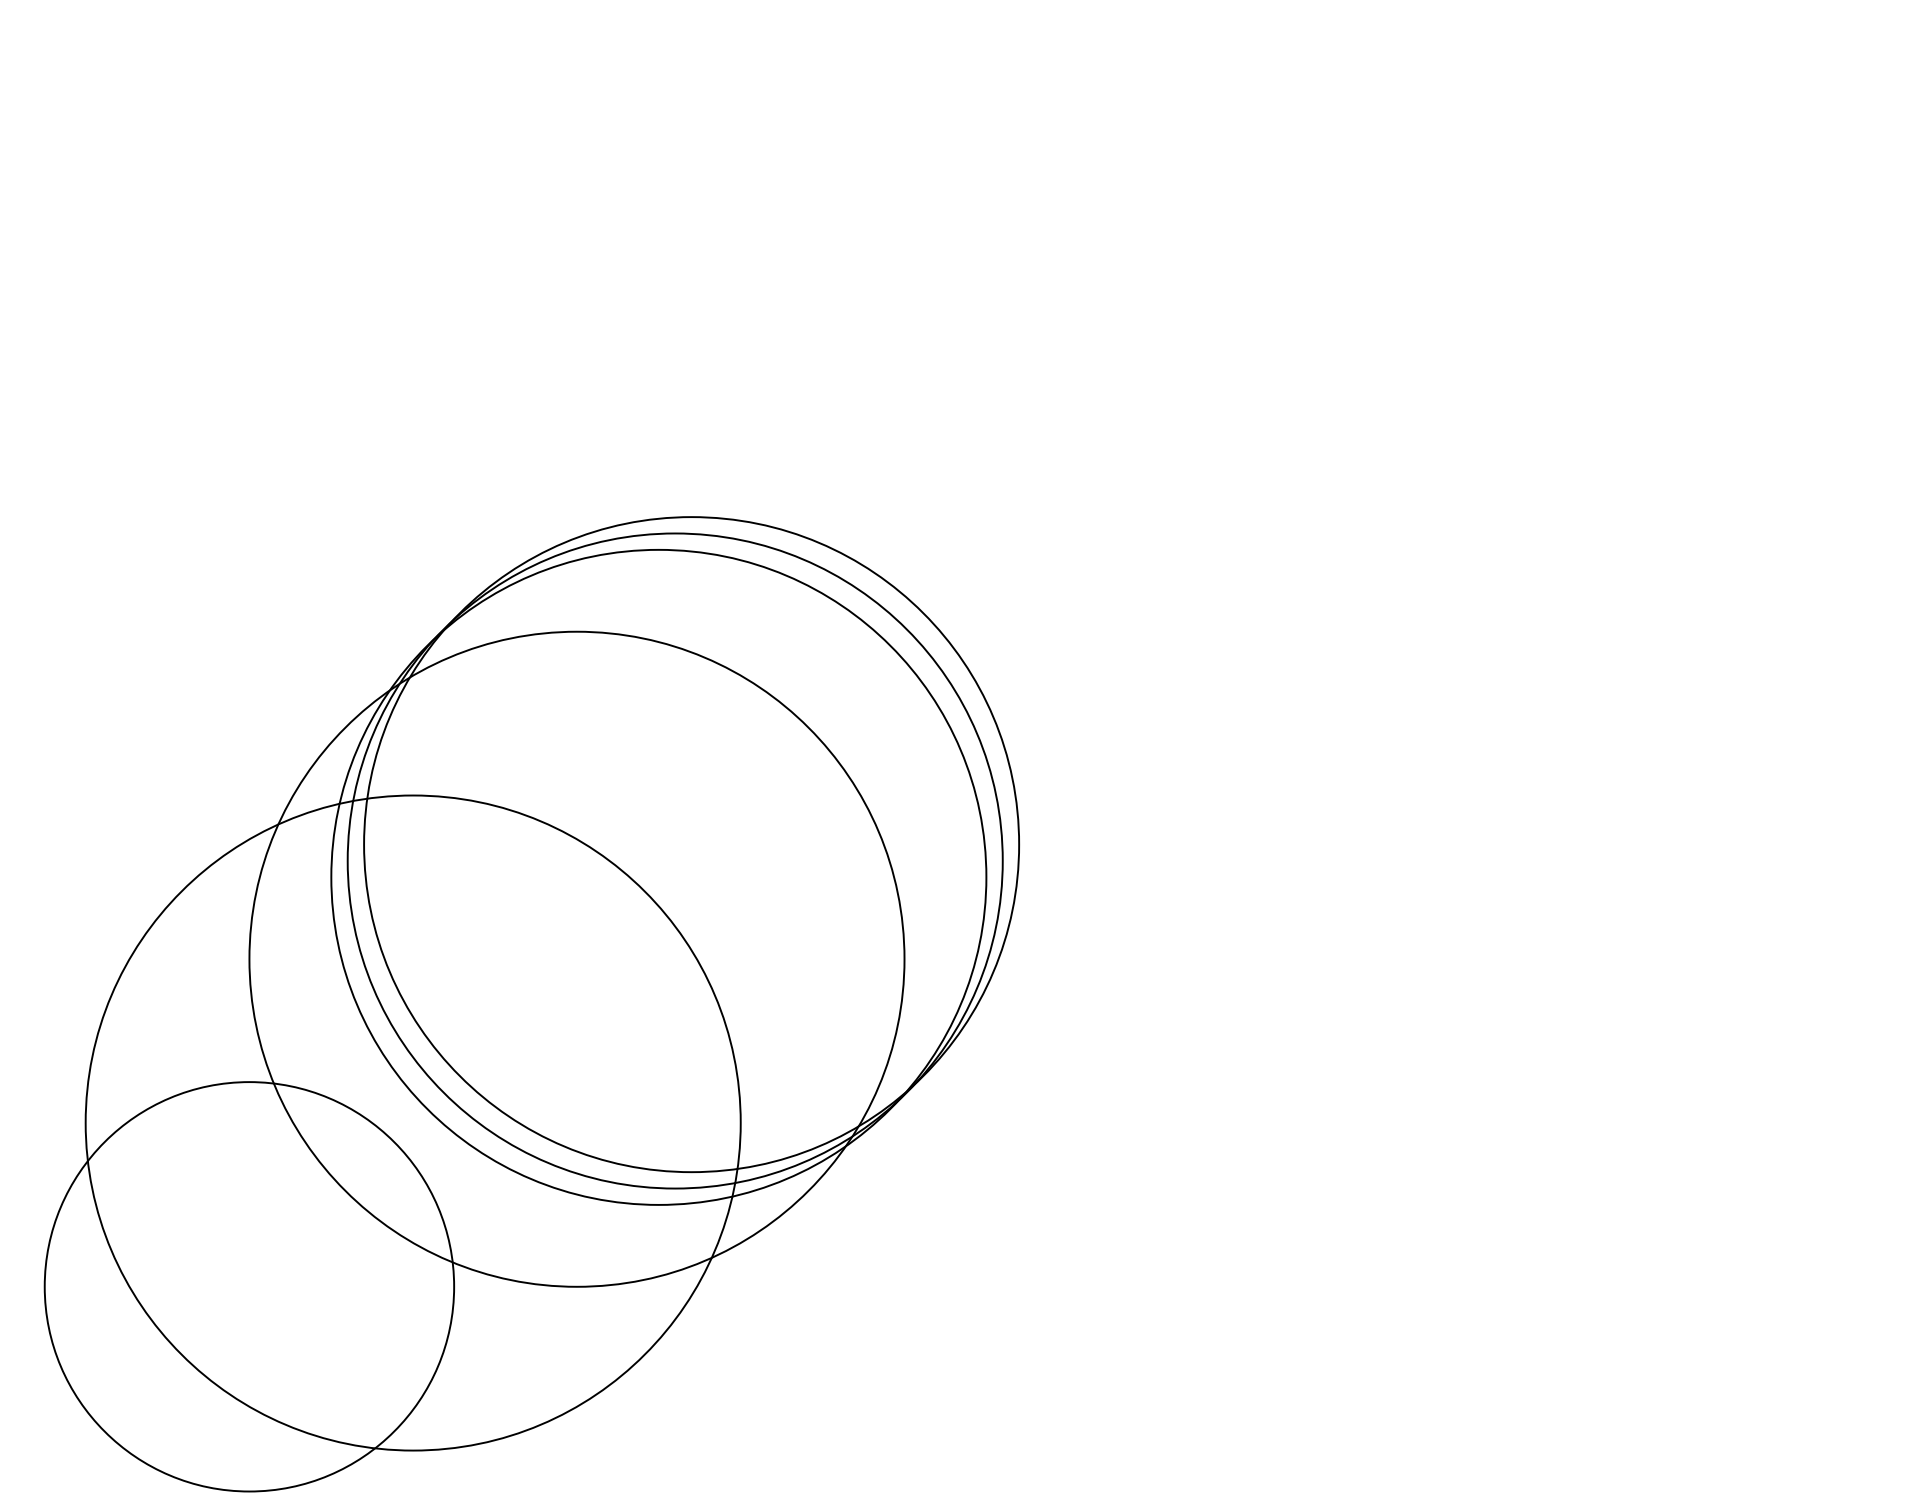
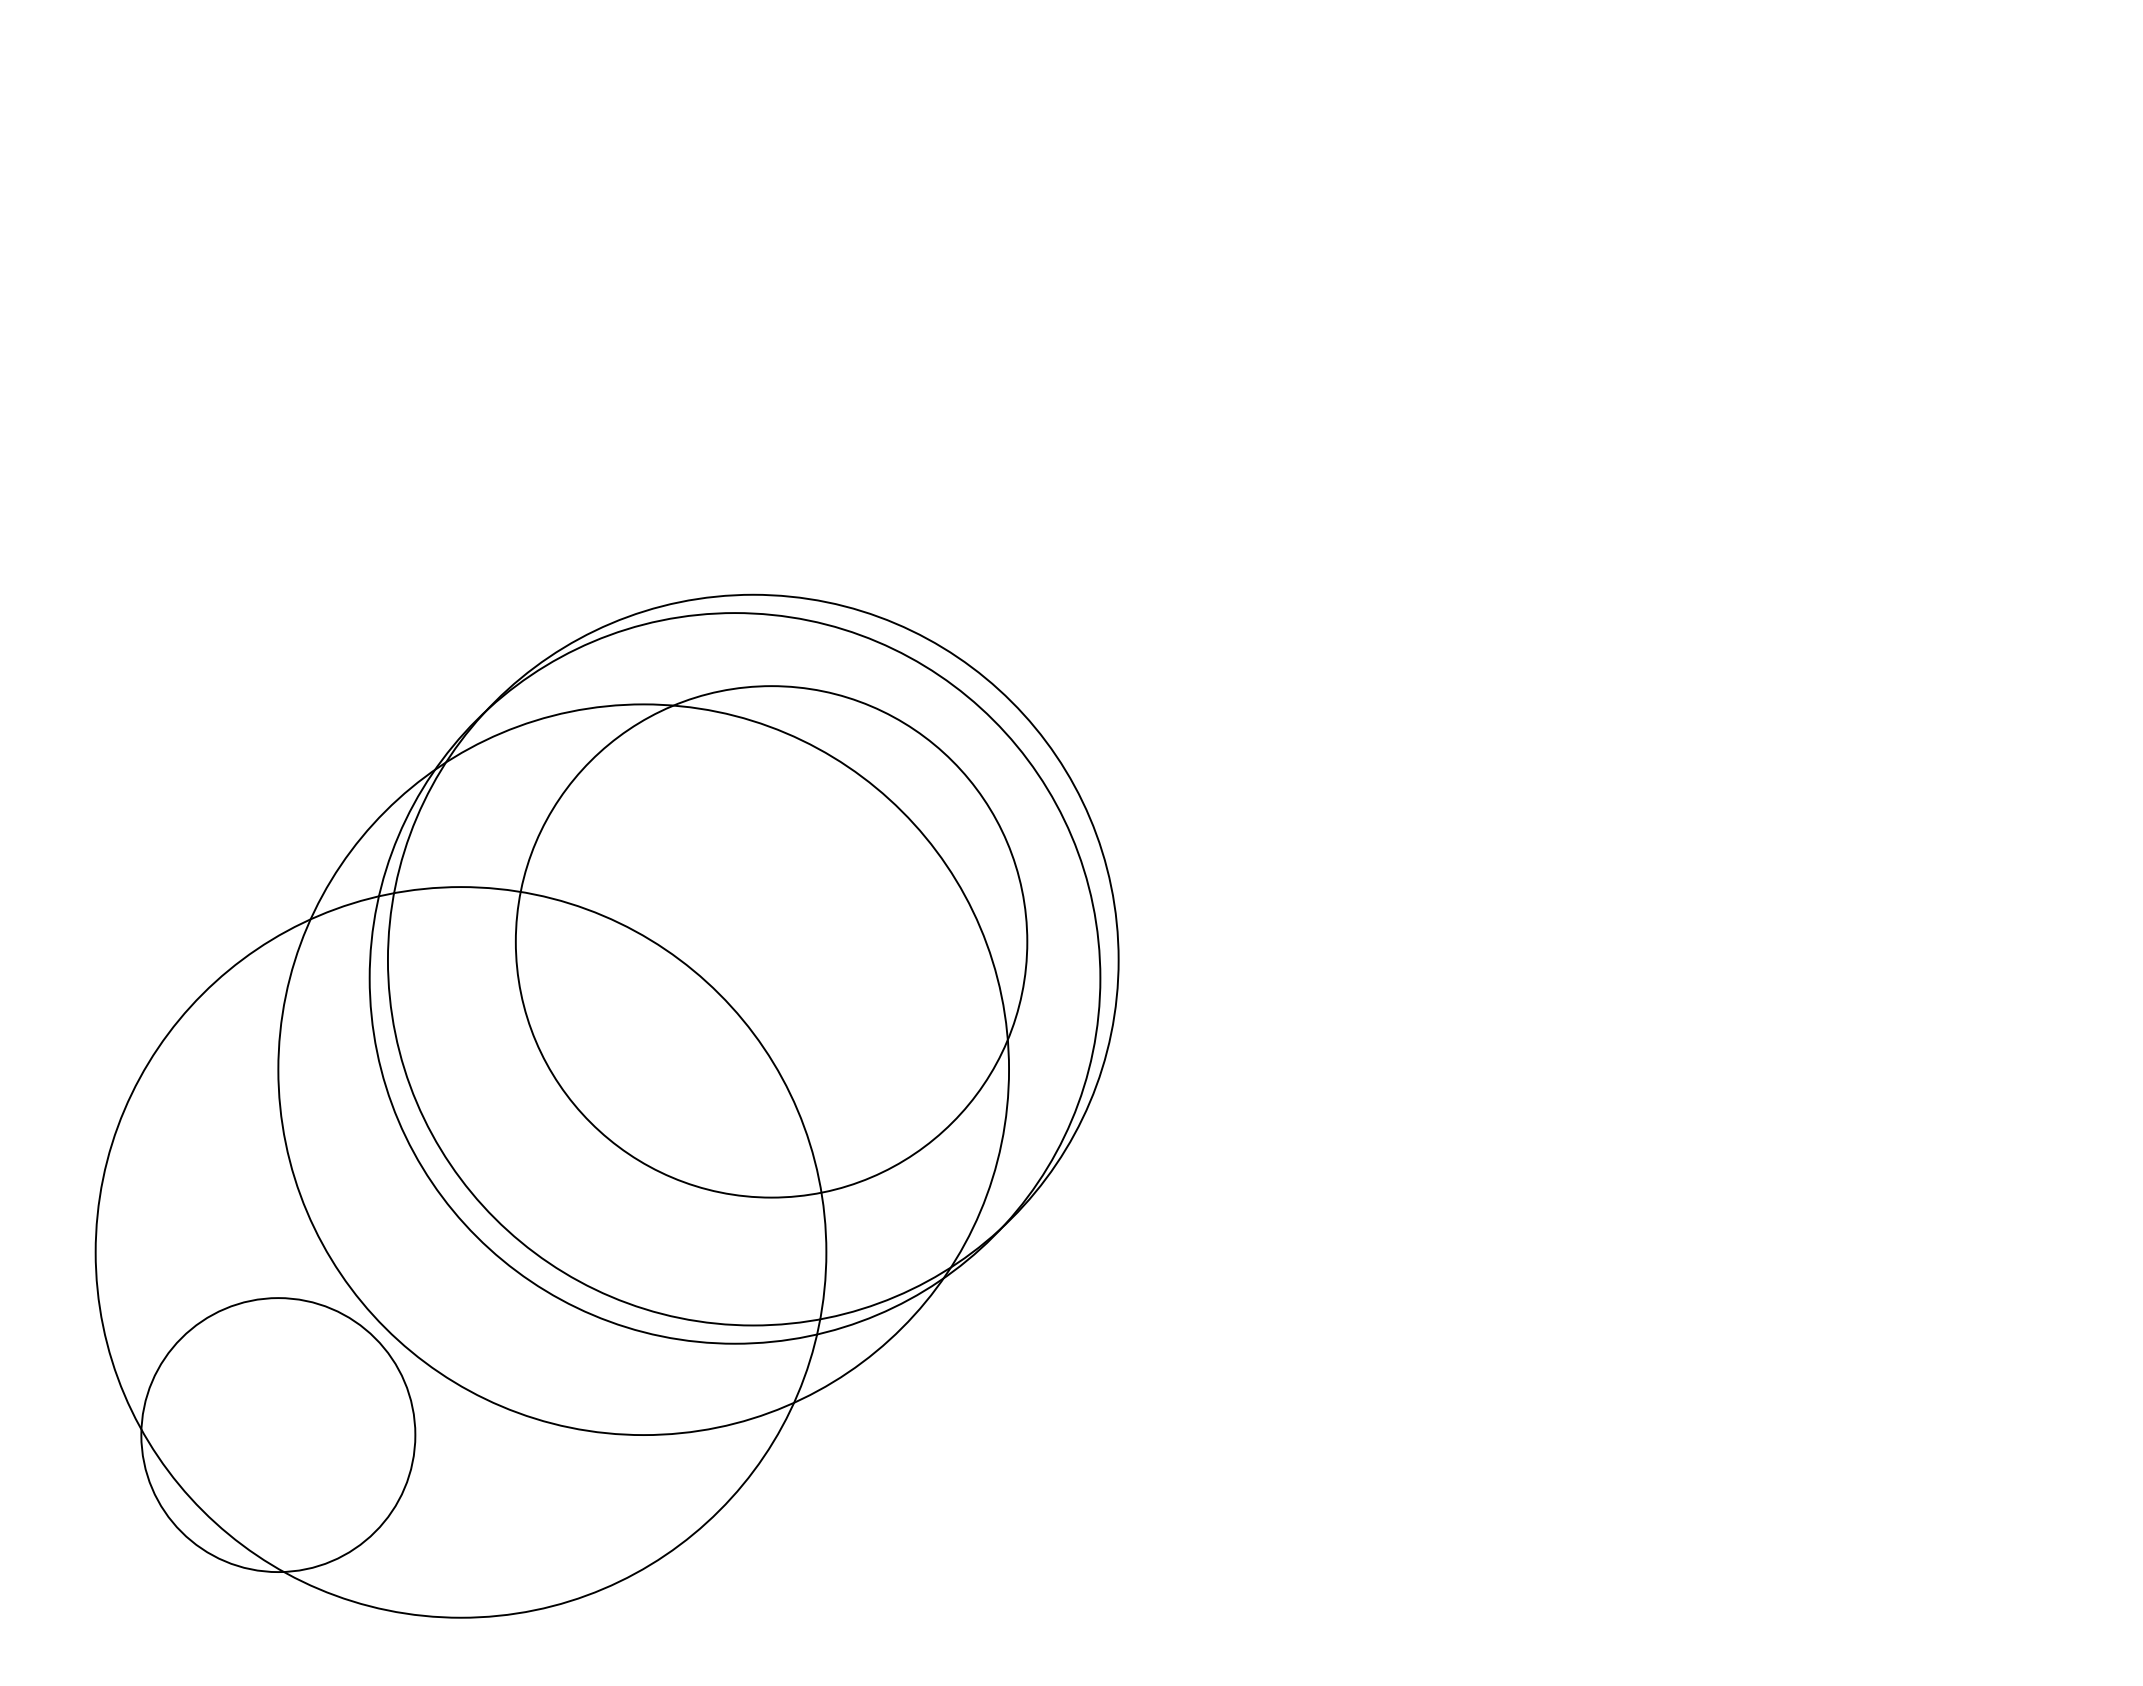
circle: (691, 844) -> (771, 941), size x0.7
circle: (249, 1286) -> (278, 1434), size x0.6

